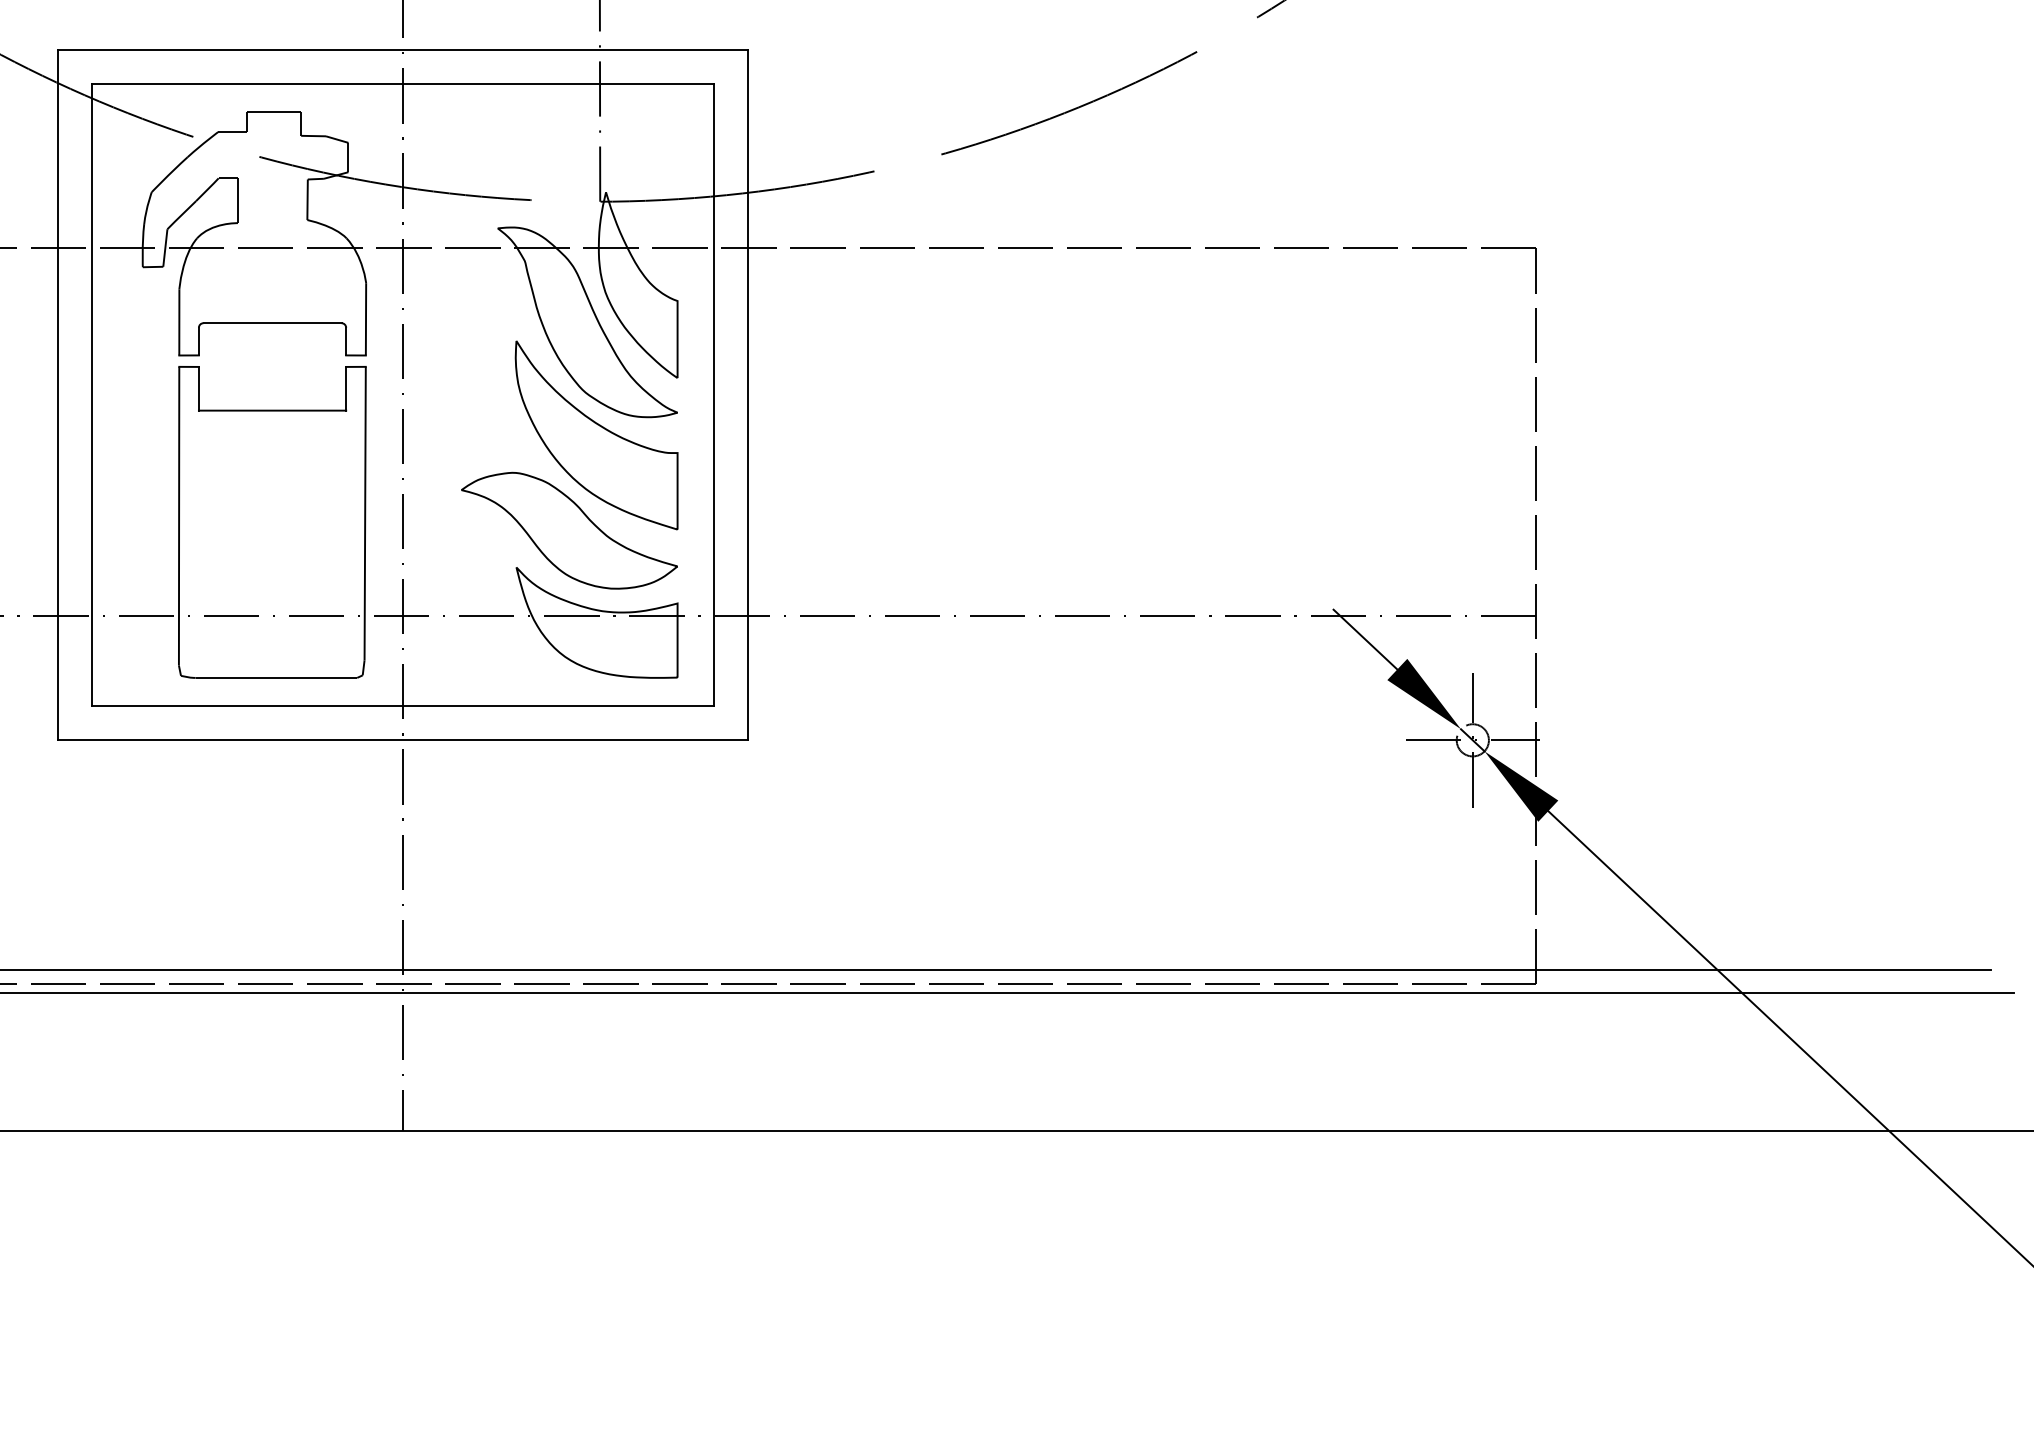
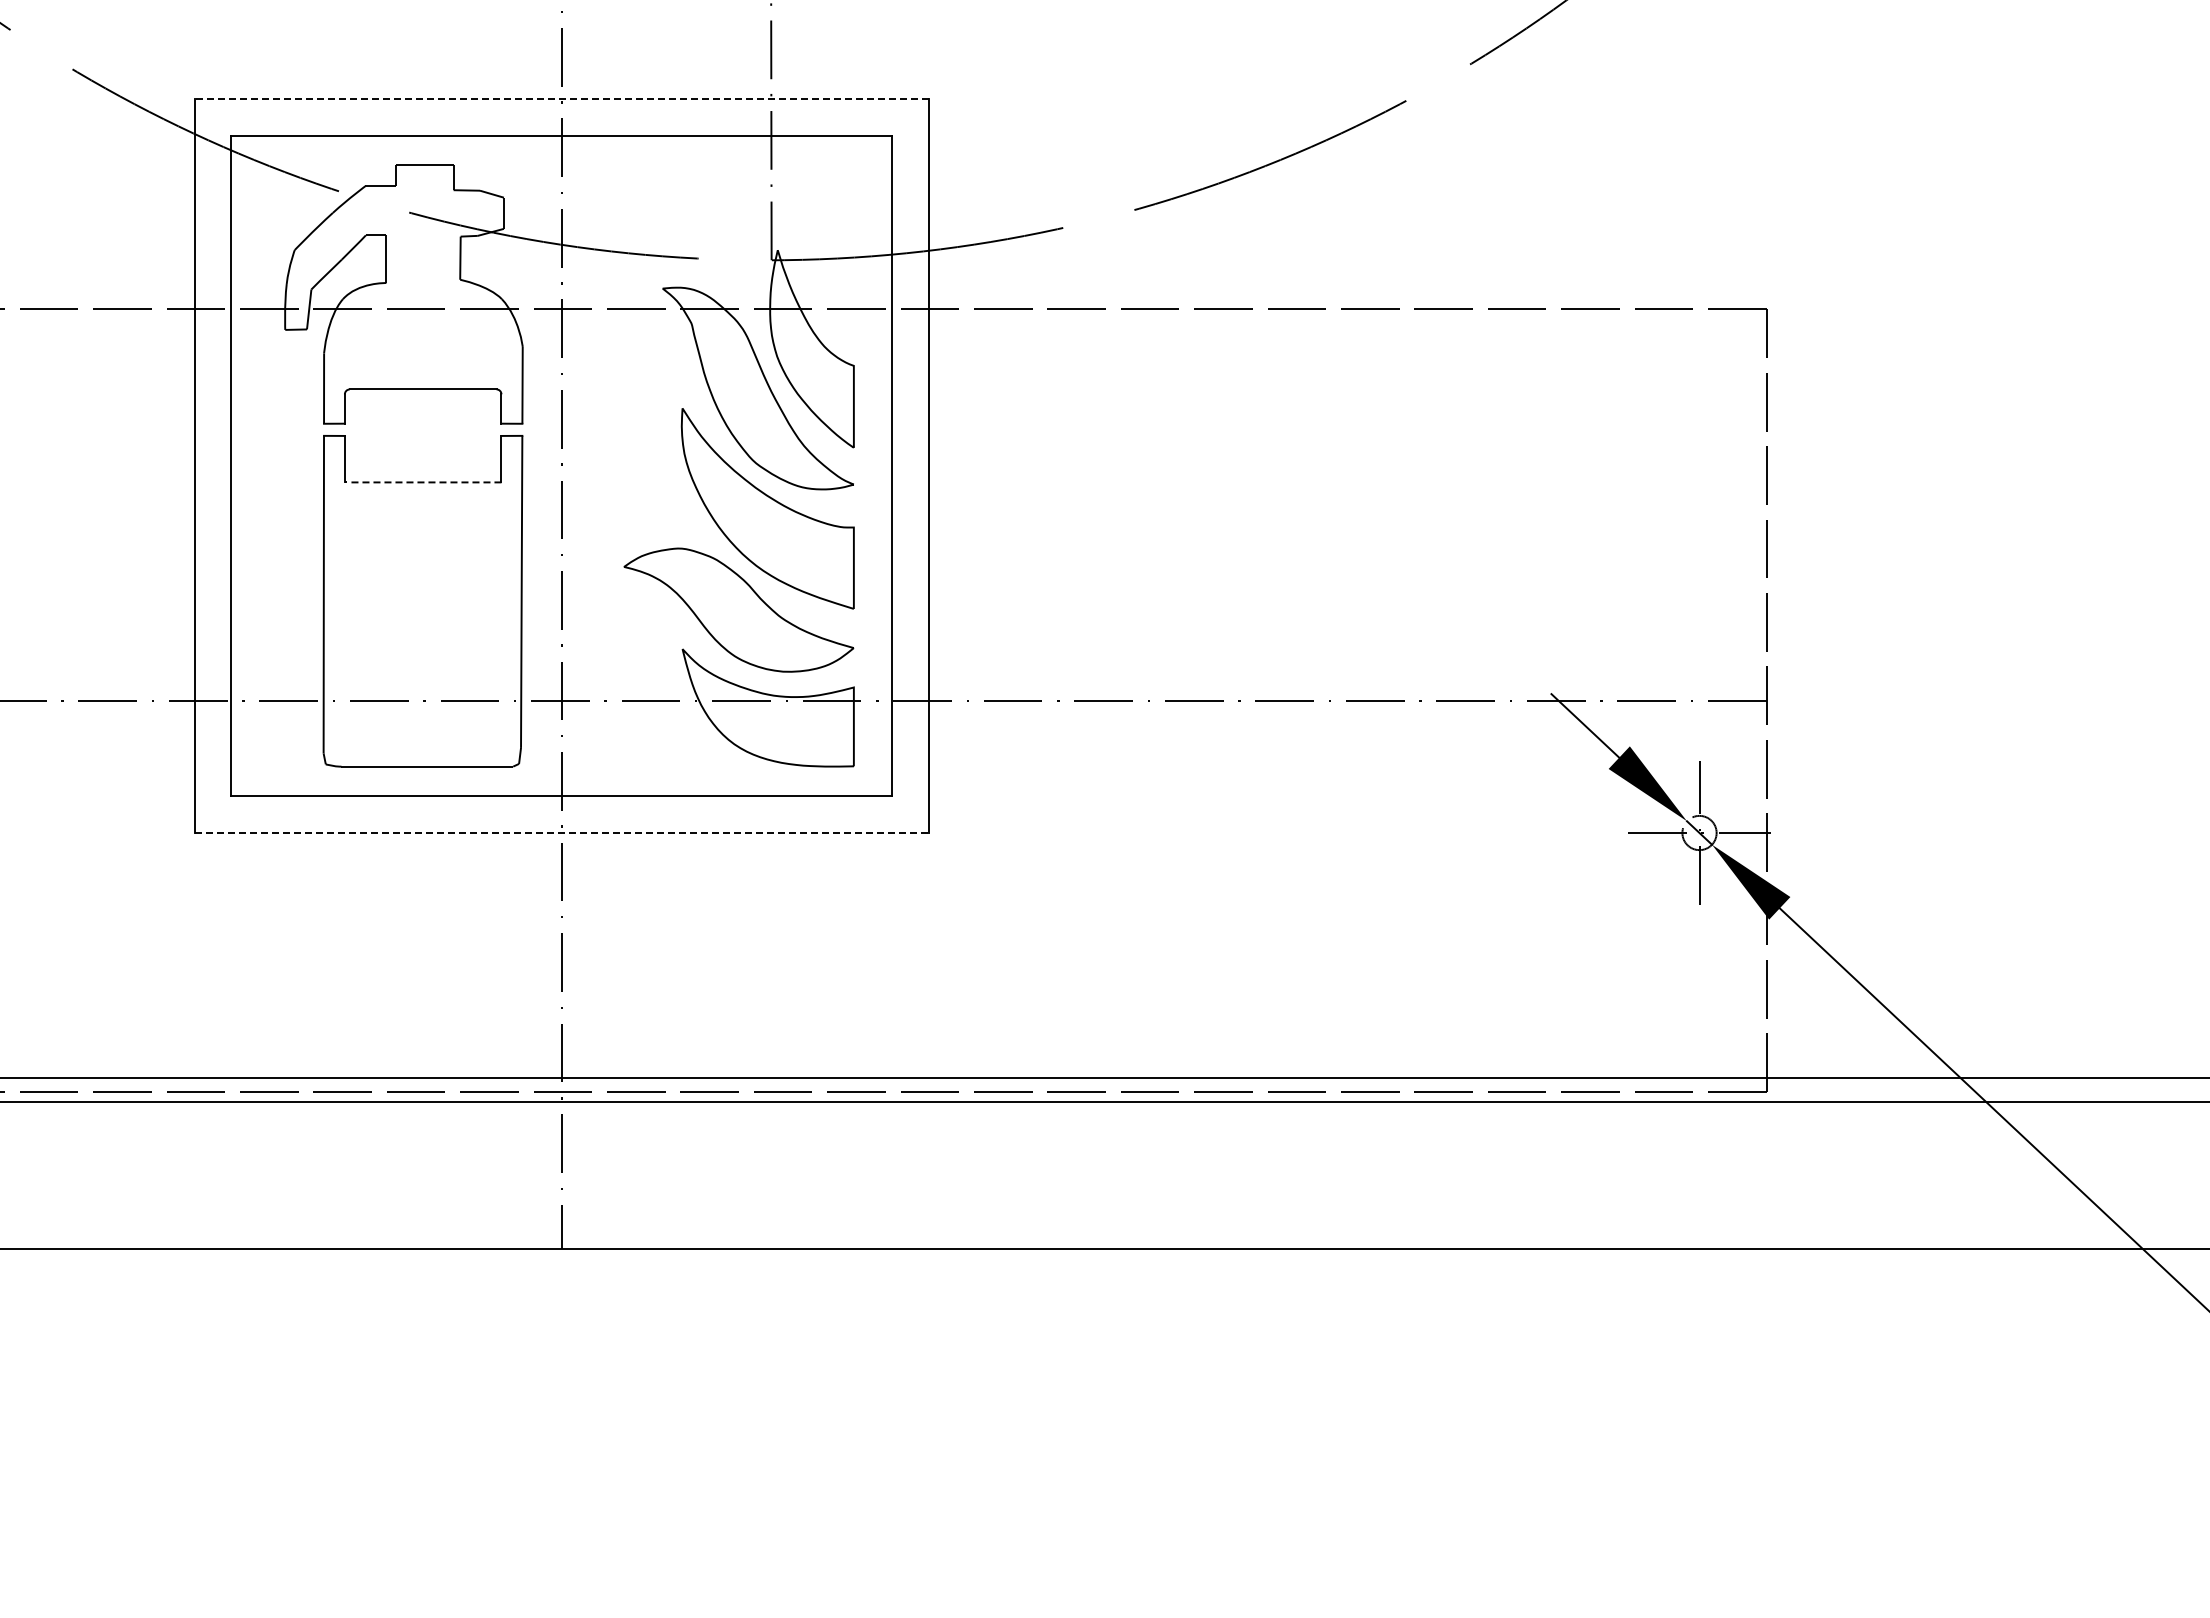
line: (402, 49) -> (561, 98), solid -> dashed
line: (271, 410) -> (422, 482), solid -> dashed
line: (403, 739) -> (562, 832), solid -> dashed

